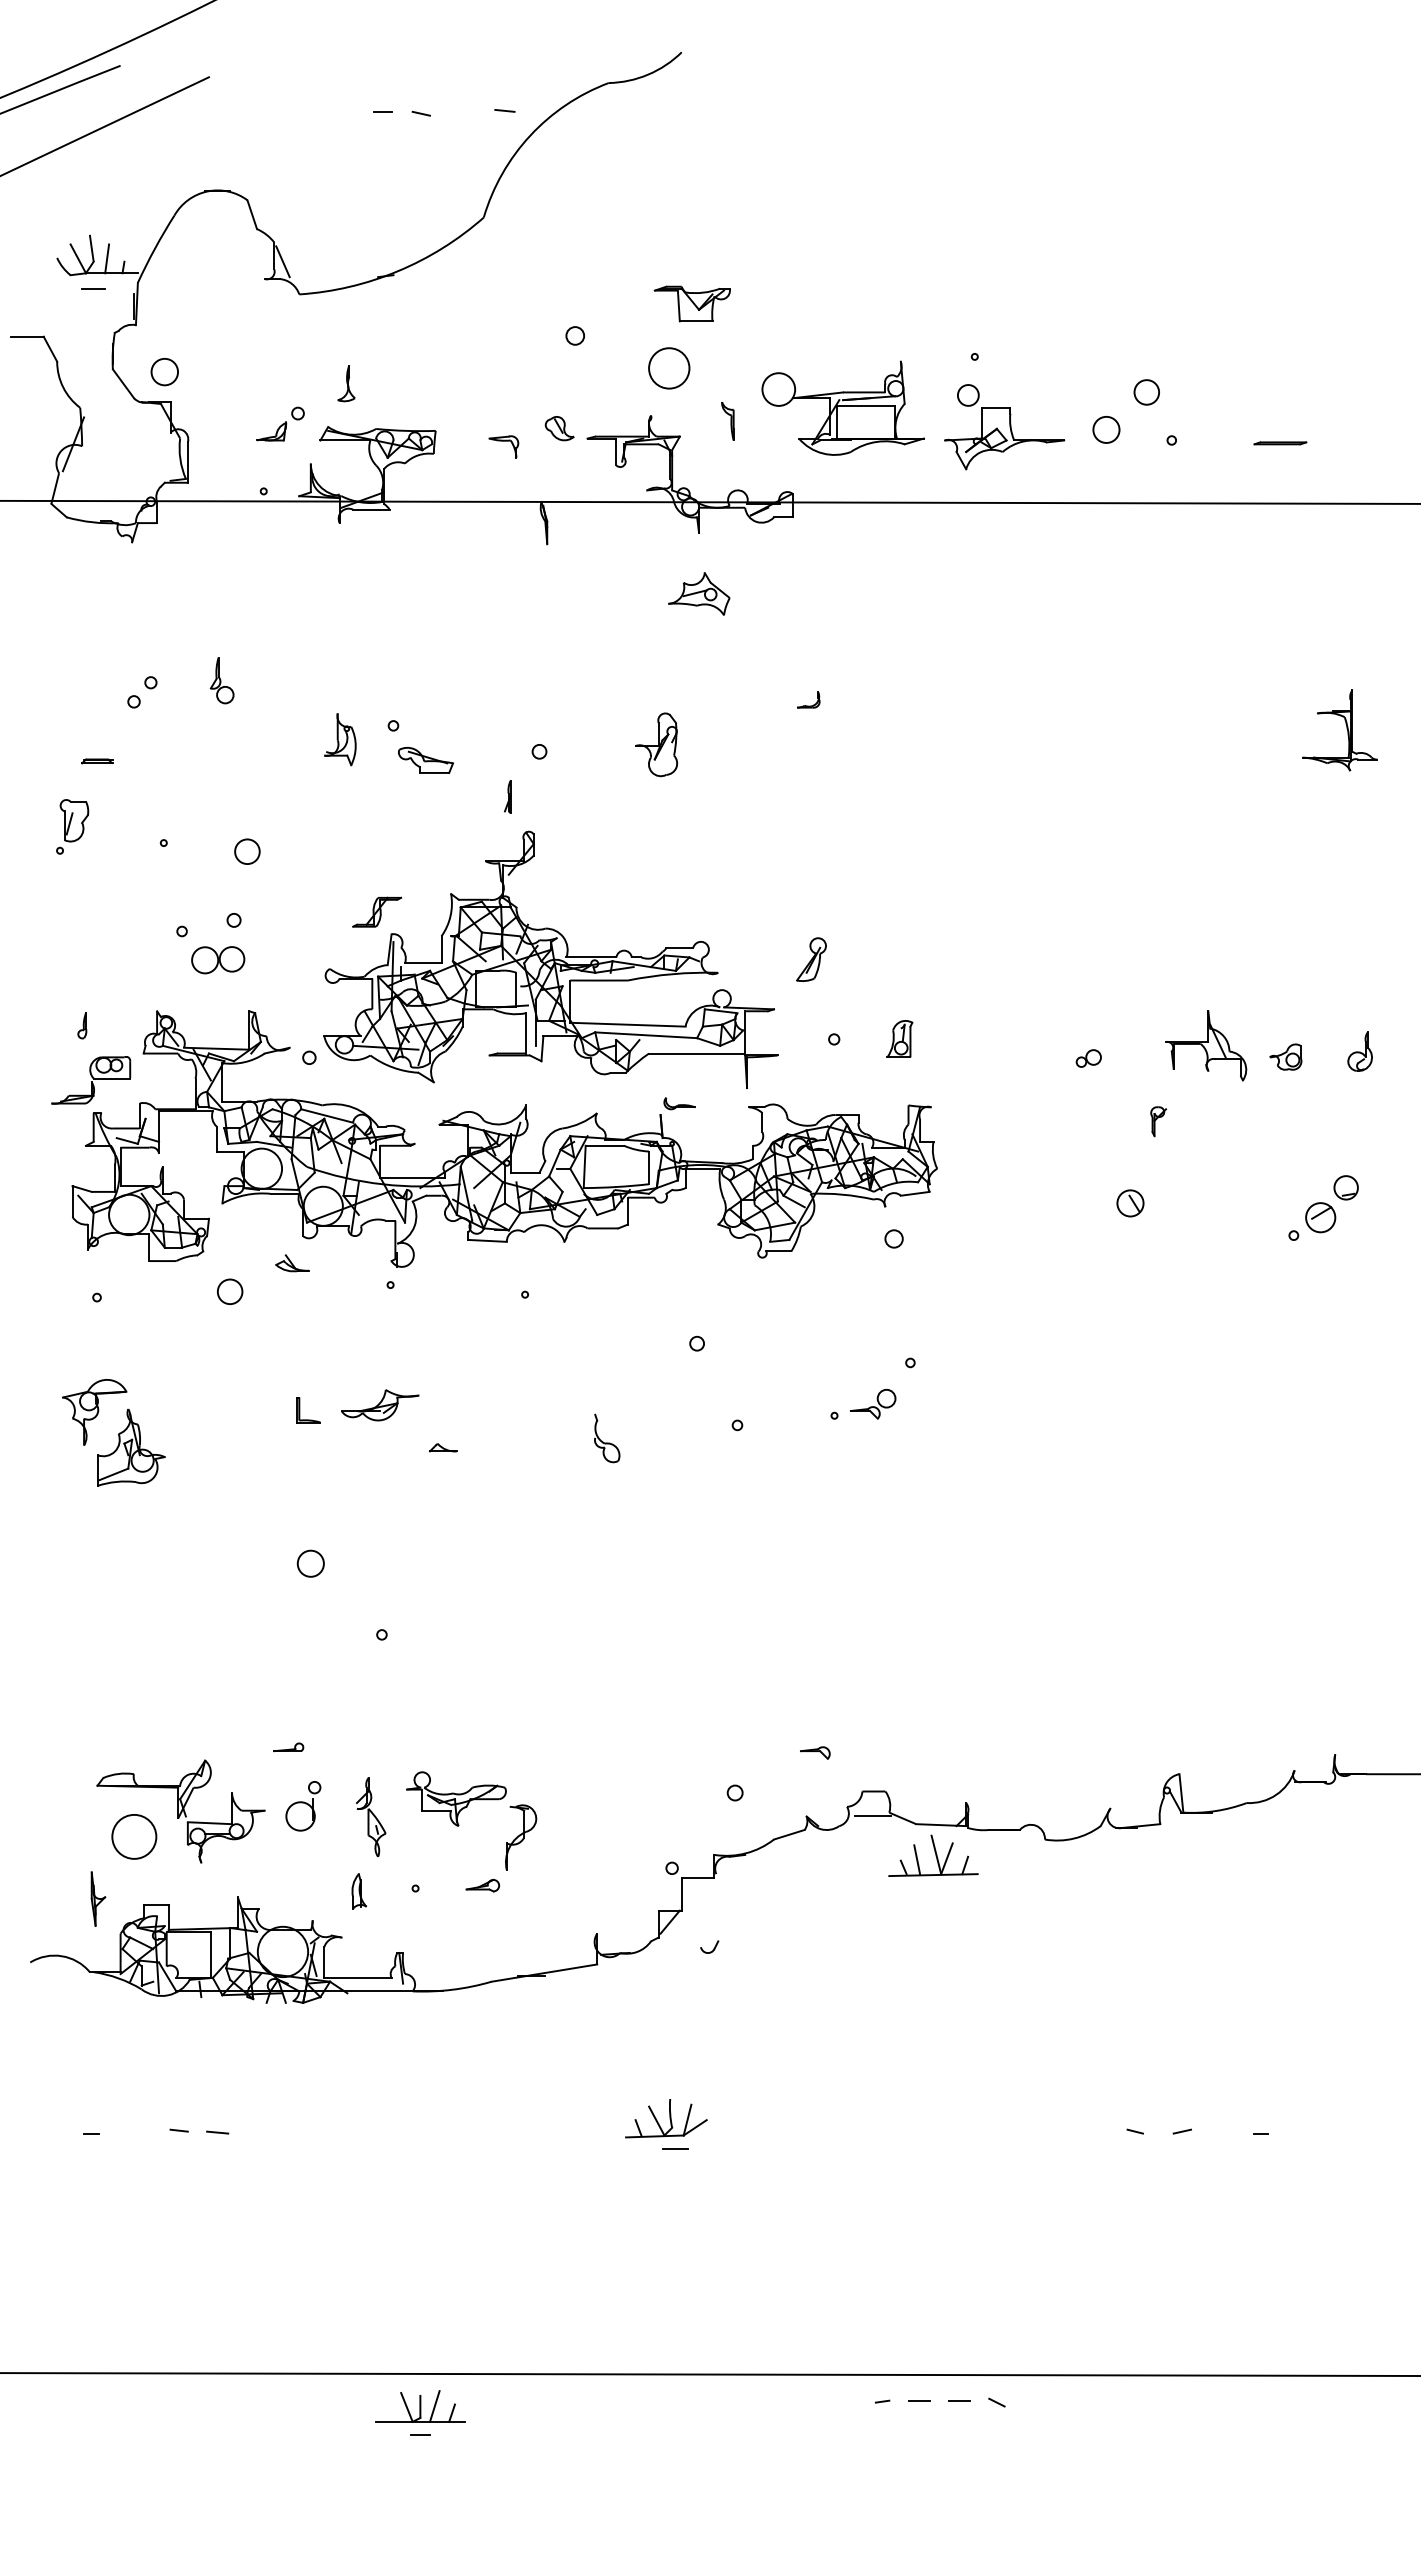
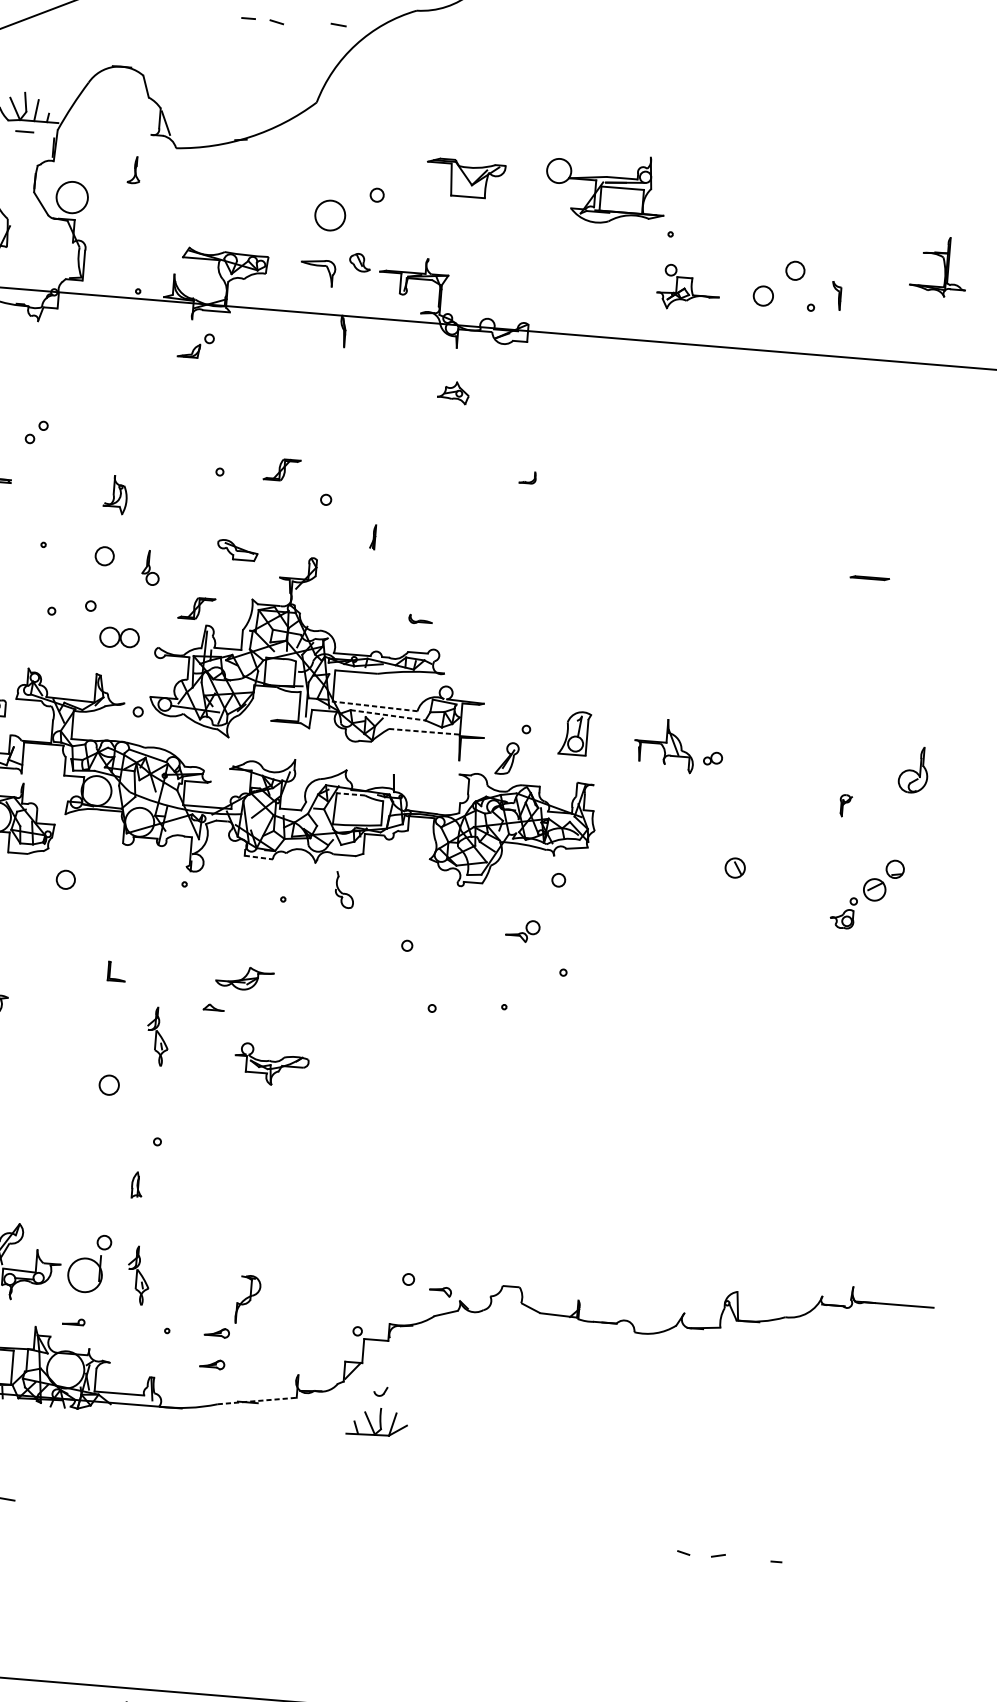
part: (691, 303) -> (464, 178), size x1.4
circle: (669, 368) -> (330, 215), moved
circle: (164, 371) -> (72, 197), size x1.6
part: (346, 383) -> (134, 170), moved
part: (842, 407) -> (605, 188), moved
part: (727, 421) -> (836, 295), moved
part: (280, 423) -> (196, 345), moved
part: (1004, 427) -> (688, 288), size x0.7
part: (1280, 443) -> (869, 578), moved
part: (503, 446) -> (317, 272), size x1.6
part: (699, 593) -> (453, 392), size x0.7
part: (221, 680) -> (150, 567), moved
part: (477, 715) -> (282, 469), added
part: (1346, 728) -> (944, 265), moved
part: (340, 739) -> (115, 494), moved
part: (656, 744) -> (412, 501), removed
part: (425, 759) -> (237, 549), moved
part: (507, 796) -> (372, 536), moved
part: (811, 959) -> (507, 758), moved
part: (218, 960) -> (119, 638), moved
line: (627, 1024) -> (374, 706), solid -> dashed
line: (646, 1035) -> (388, 715), solid -> dashed
part: (899, 1038) -> (574, 732), size x1.6
part: (1206, 1045) -> (664, 745), moved
part: (1359, 1051) -> (913, 769), size x1.6
line: (697, 1053) -> (424, 731), solid -> dashed
part: (1285, 1056) -> (841, 918), moved
part: (679, 1103) -> (420, 619), moved
part: (1158, 1121) -> (845, 805), moved
line: (604, 1145) -> (350, 794), solid -> dashed
line: (488, 1240) -> (259, 857), solid -> dashed
part: (292, 1263) -> (113, 862), removed
part: (873, 1403) -> (523, 930), moved
part: (380, 1405) -> (245, 978), moved
part: (607, 1438) -> (345, 890), moved
part: (371, 1493) -> (158, 1036), added
part: (288, 1746) -> (73, 1321), moved
part: (815, 1752) -> (440, 1291), moved
part: (456, 1798) -> (271, 1064), moved
part: (303, 1806) -> (89, 1263), size x1.6
line: (872, 1816) -> (508, 1304), removed
part: (933, 1855) -> (551, 1337), removed
part: (358, 1891) -> (136, 1185), moved
part: (479, 1928) -> (212, 1364), added
line: (544, 1973) -> (257, 1401), solid -> dashed
part: (666, 2118) -> (377, 1422), moved
line: (674, 2148) -> (342, 1538), removed

